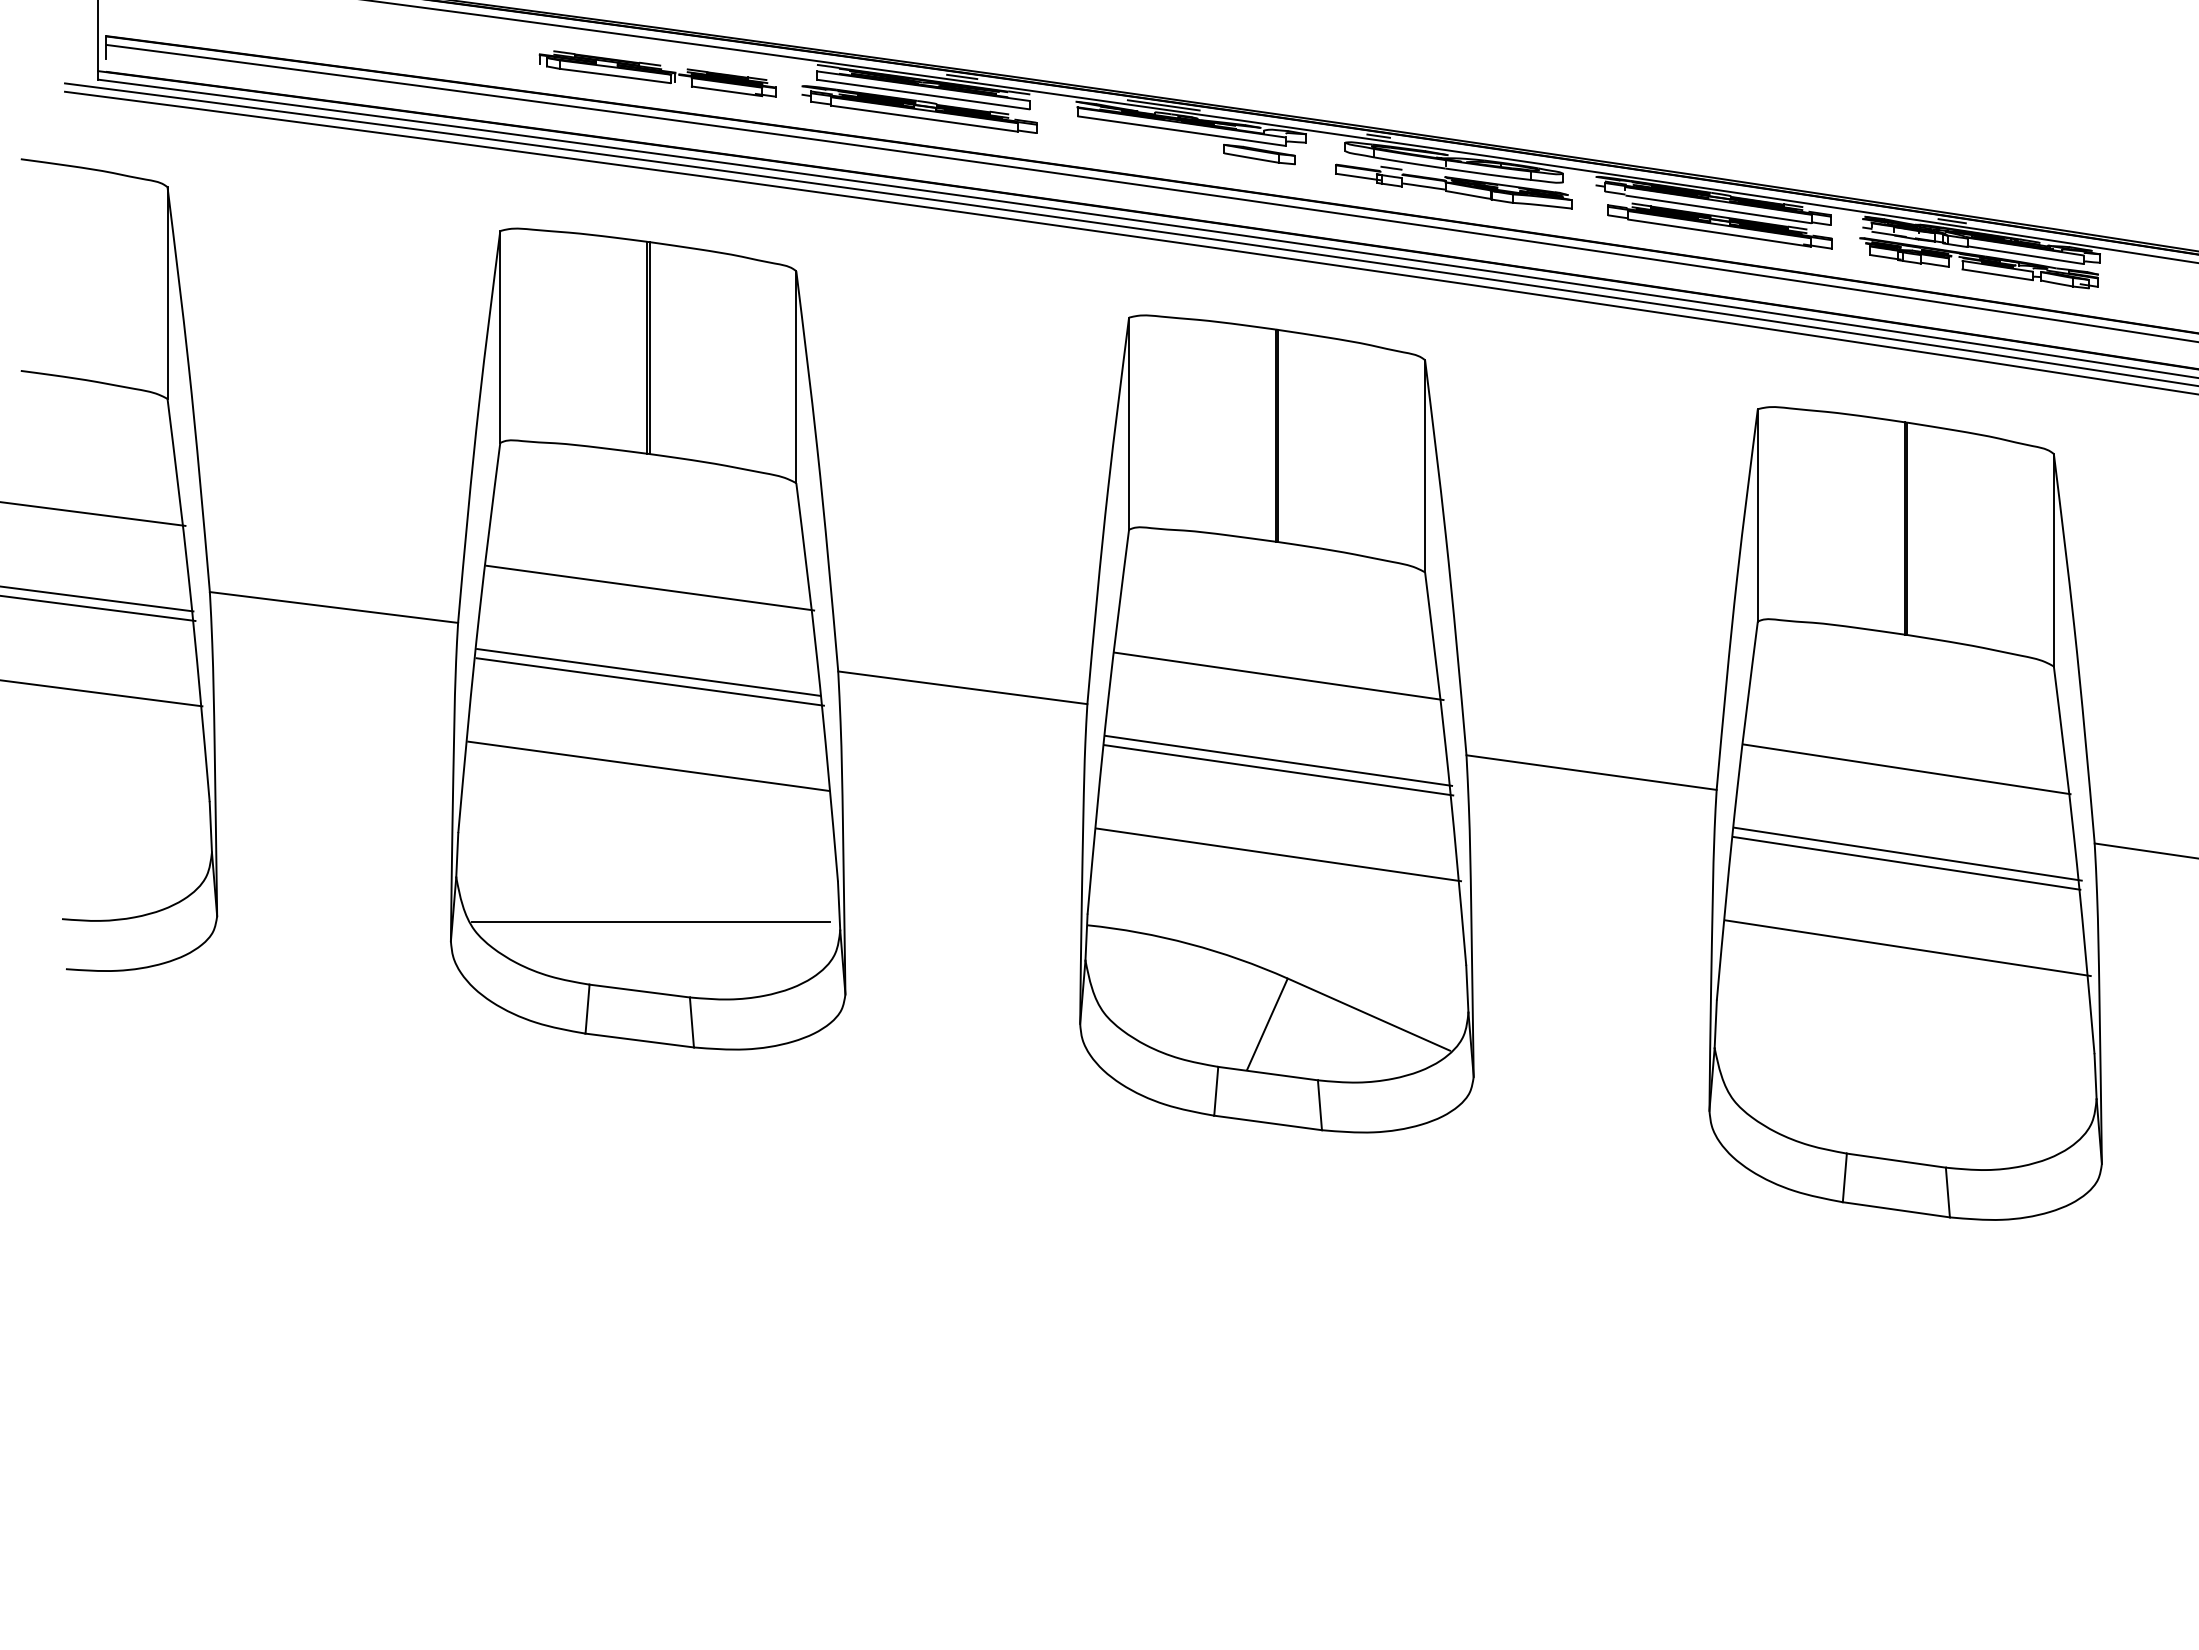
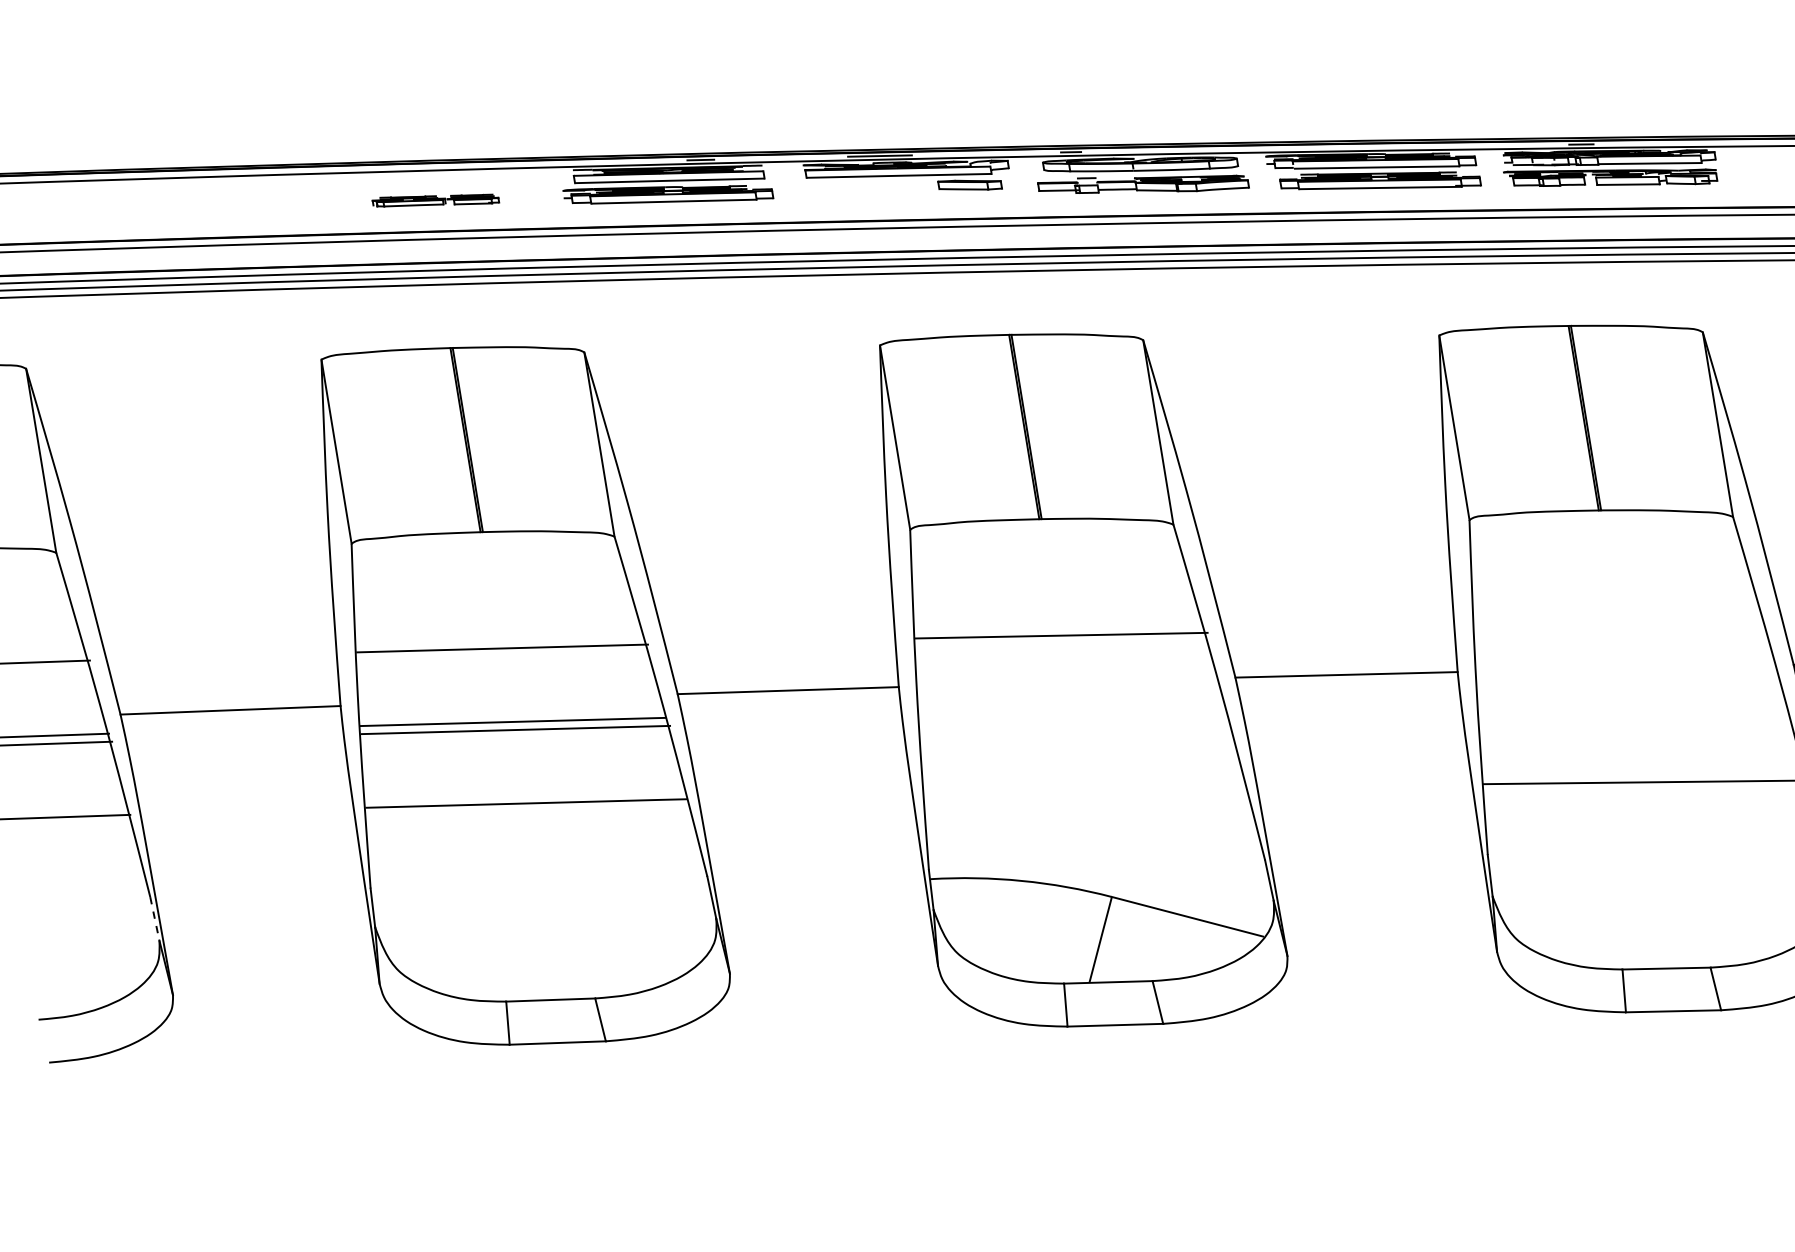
part: (657, 73) -> (435, 200), size x0.6
line: (1278, 760) -> (1072, 708), removed
line: (1906, 769) -> (1619, 627), removed
line: (1278, 770) -> (1074, 717), removed
line: (210, 827) -> (154, 919), solid -> dashed
line: (1907, 853) -> (1632, 700), removed
line: (1278, 854) -> (1086, 790), removed
line: (1906, 862) -> (1632, 708), removed
line: (650, 921) -> (550, 938), removed

